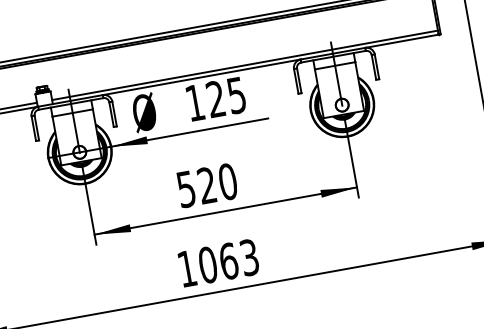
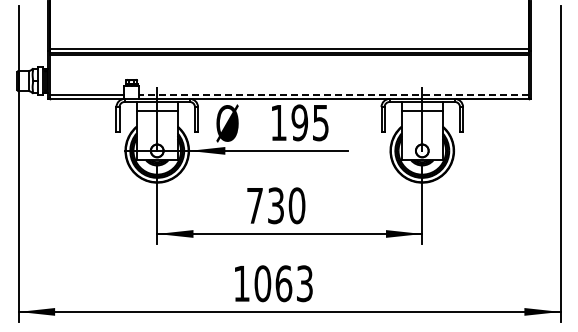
line: (245, 64) -> (334, 94), solid -> dashed
text: (215, 98) -> (299, 122), 125 -> 195
text: (196, 187) -> (265, 205), 520 -> 730

